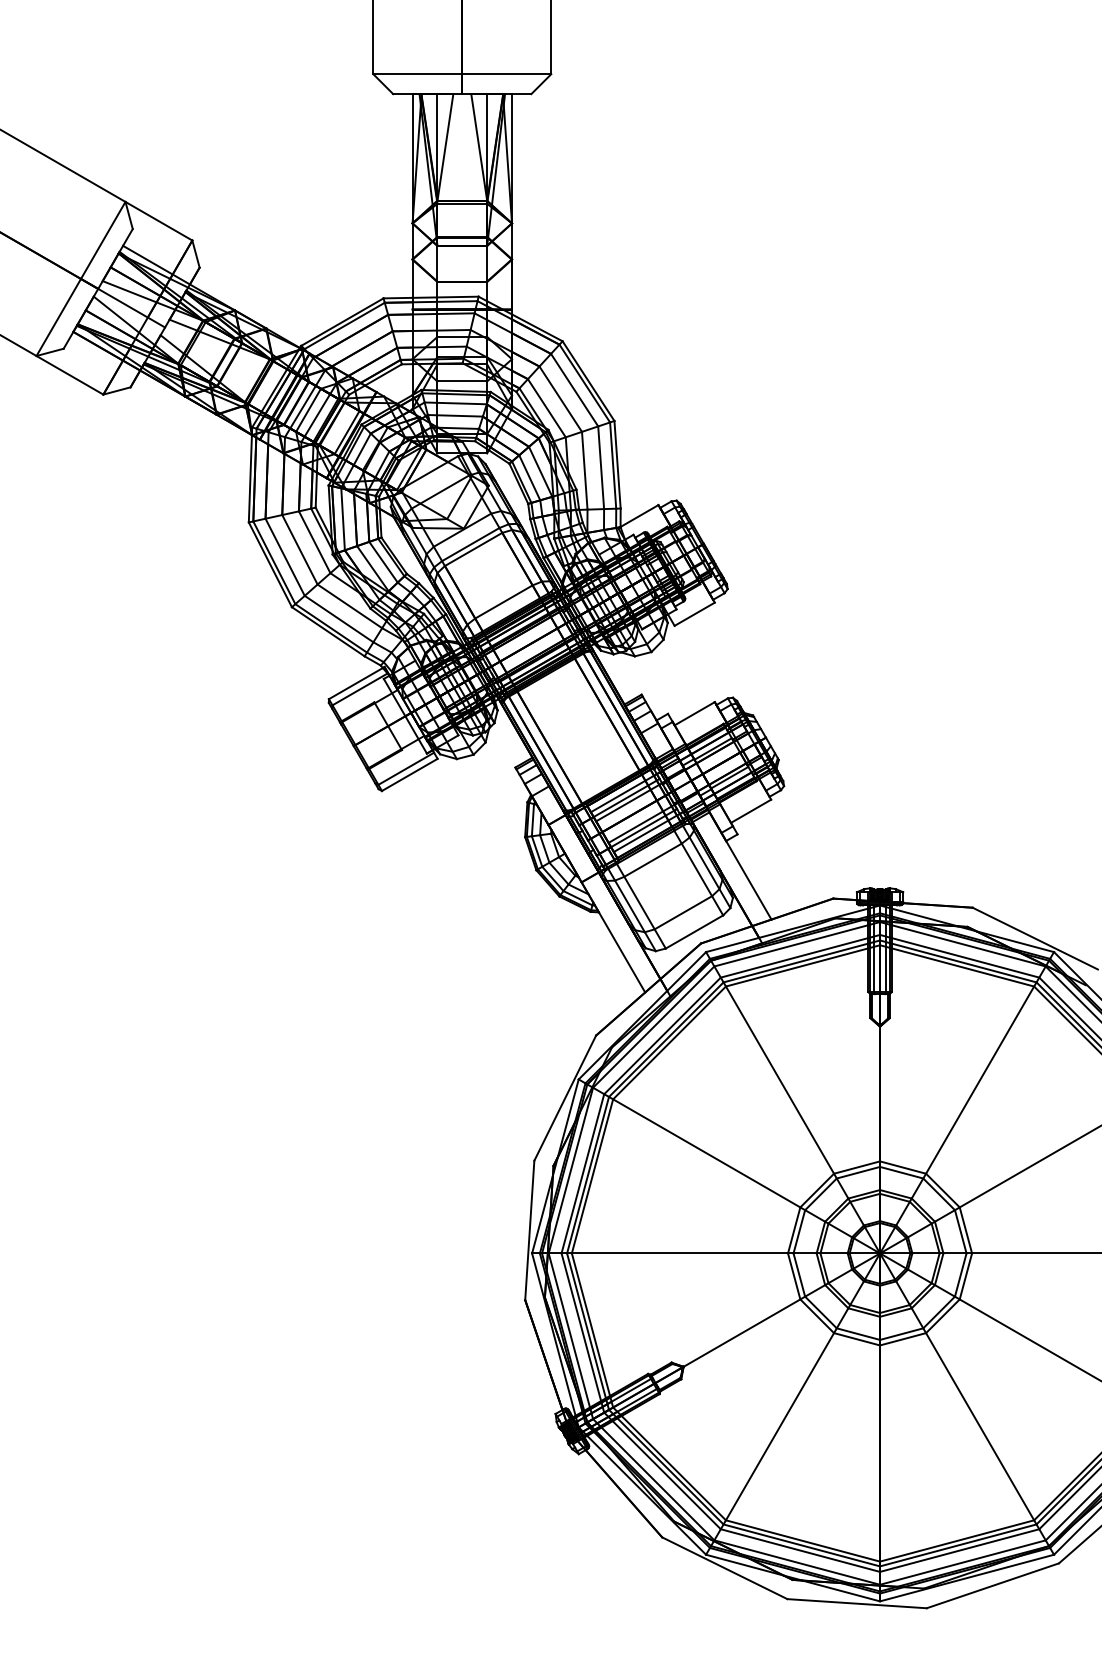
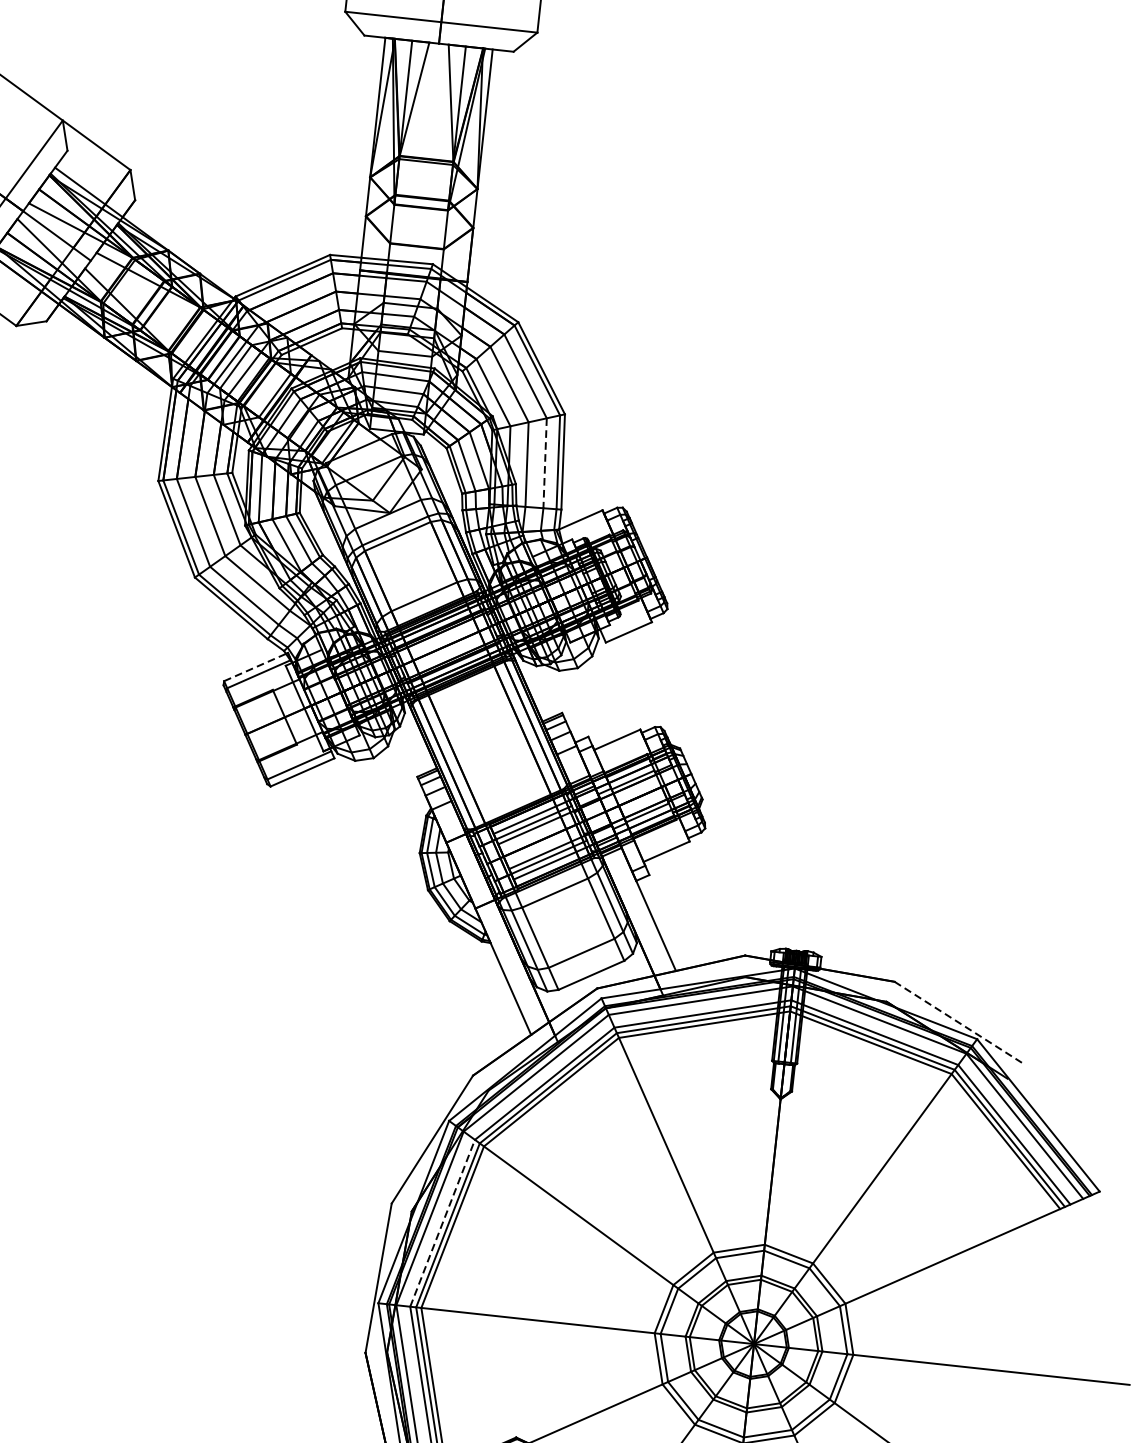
line: (601, 468) -> (545, 464), solid -> dashed
line: (356, 683) -> (255, 667), solid -> dashed
line: (1035, 938) -> (958, 1022), solid -> dashed
line: (583, 1173) -> (443, 1223), solid -> dashed

